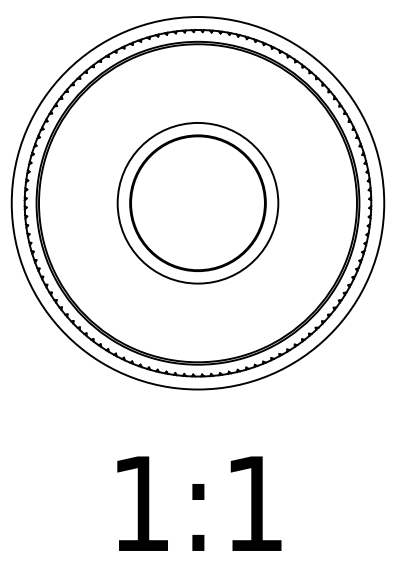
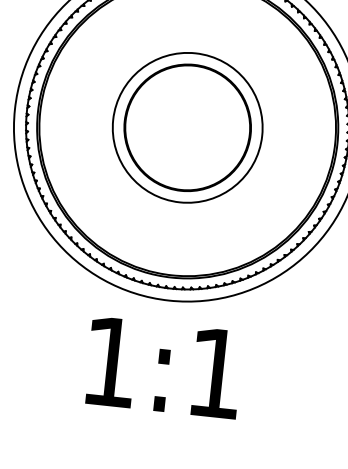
text: (199, 503) -> (164, 367), moved

